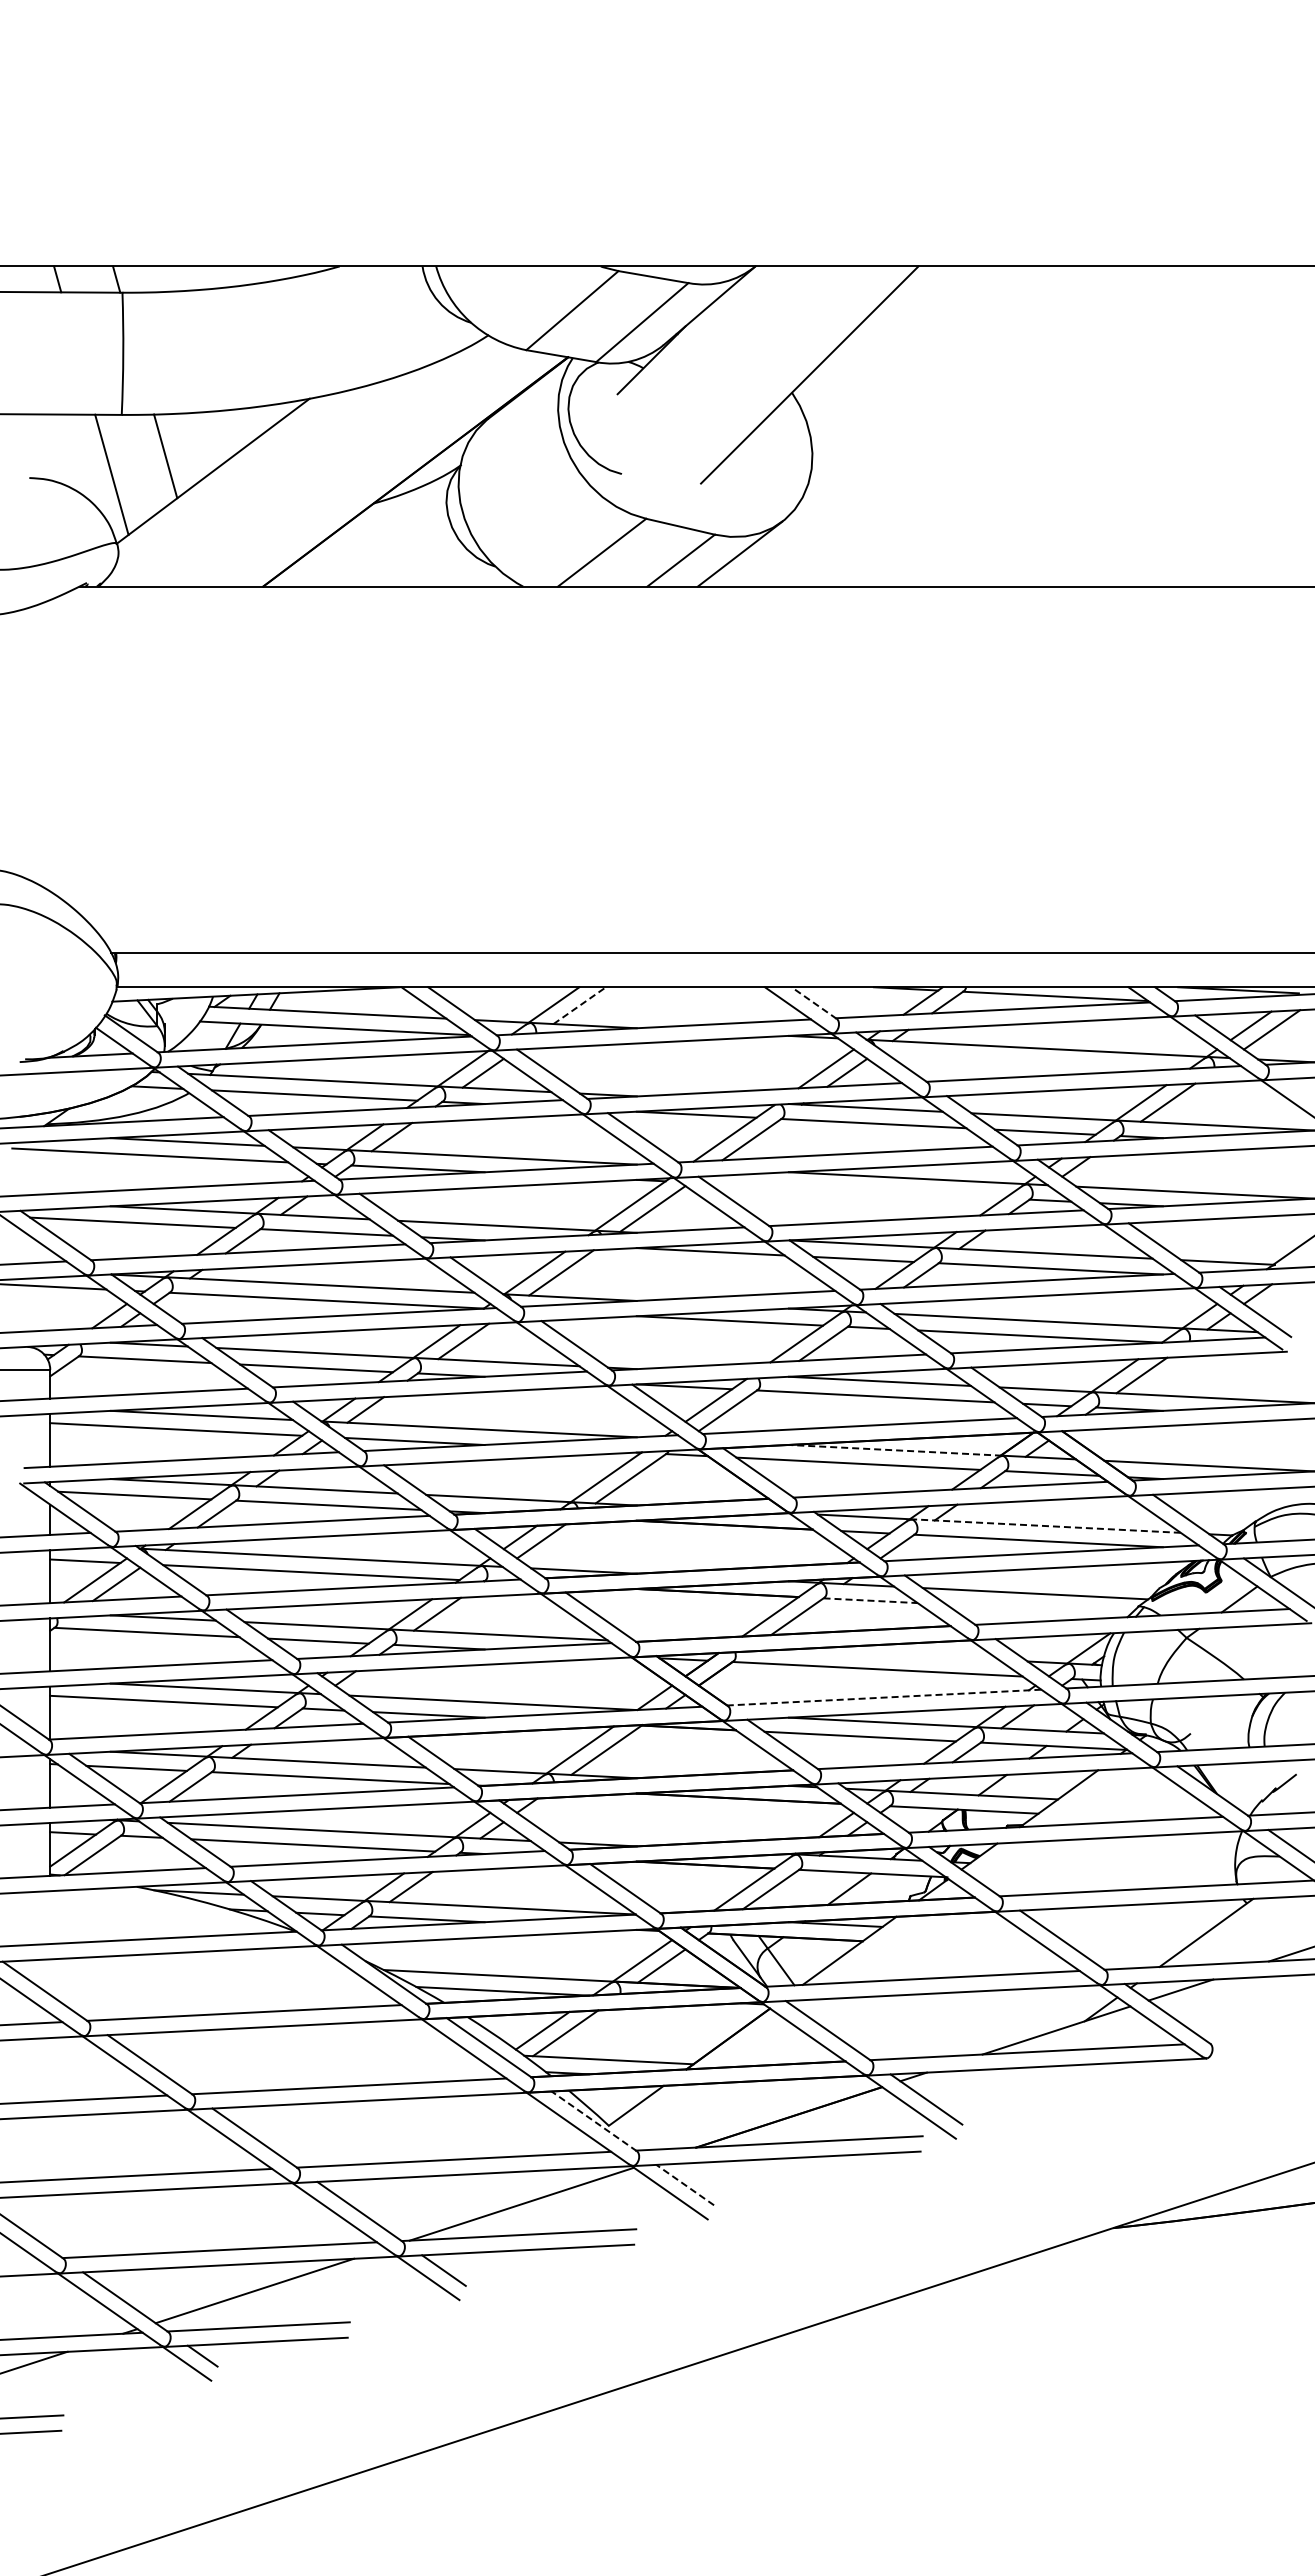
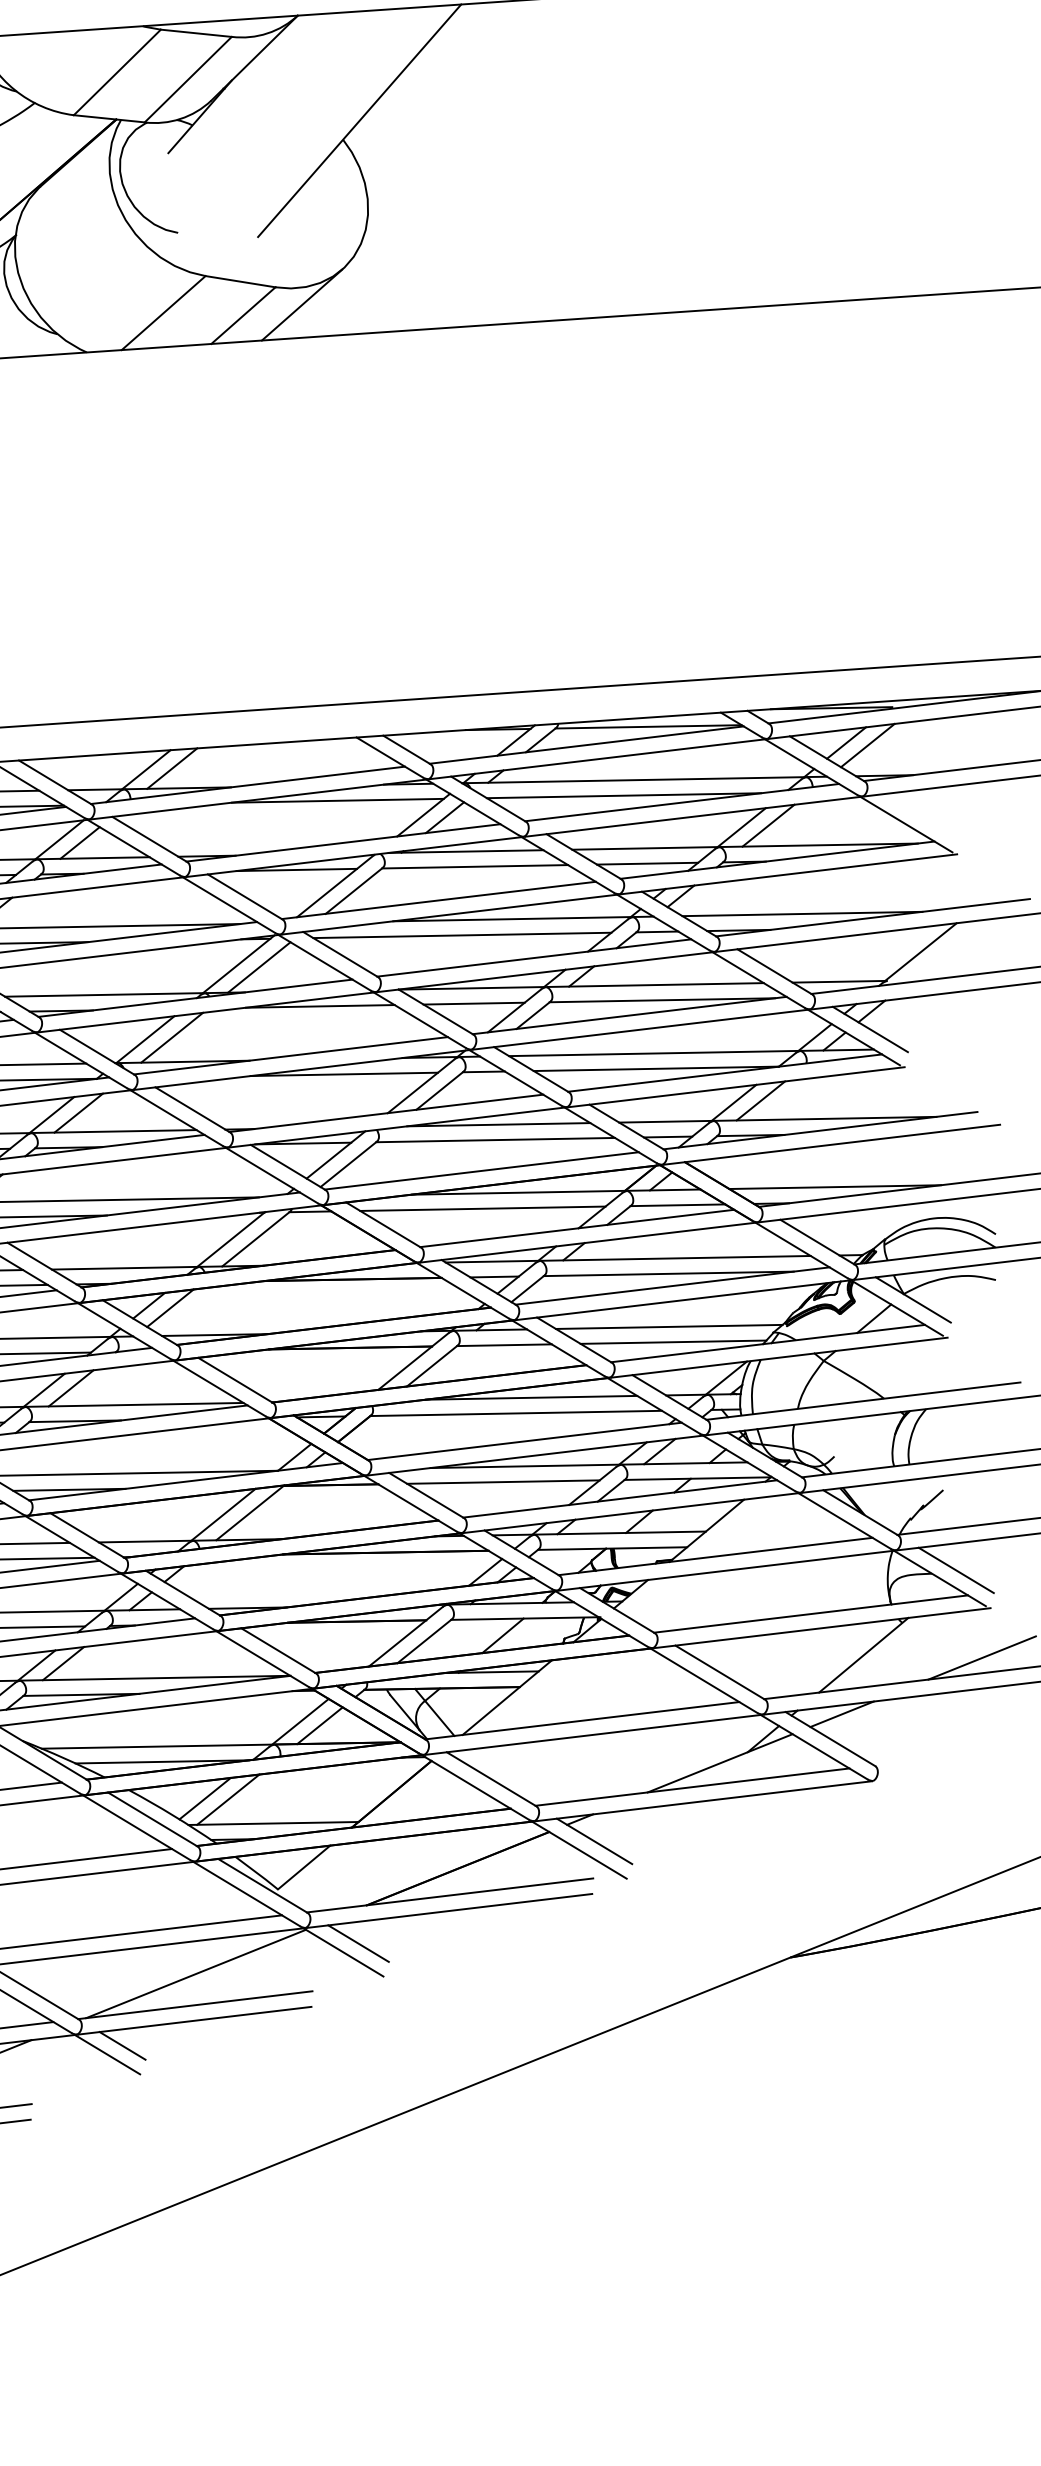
line: (814, 1003) -> (407, 750), dashed -> solid
line: (580, 1005) -> (172, 768), dashed -> solid
line: (741, 1048) -> (337, 800), added
line: (1026, 1062) -> (623, 795), added
line: (856, 1190) -> (462, 934), added
line: (895, 1450) -> (519, 1192), dashed -> solid
line: (1047, 1526) -> (676, 1258), dashed -> solid
line: (871, 1600) -> (505, 1344), dashed -> solid
line: (1038, 1608) -> (673, 1341), added
line: (893, 1654) -> (531, 1397), added
line: (883, 1697) -> (523, 1441), dashed -> solid
line: (593, 2121) -> (262, 1886), dashed -> solid
line: (684, 2184) -> (357, 1943), dashed -> solid

